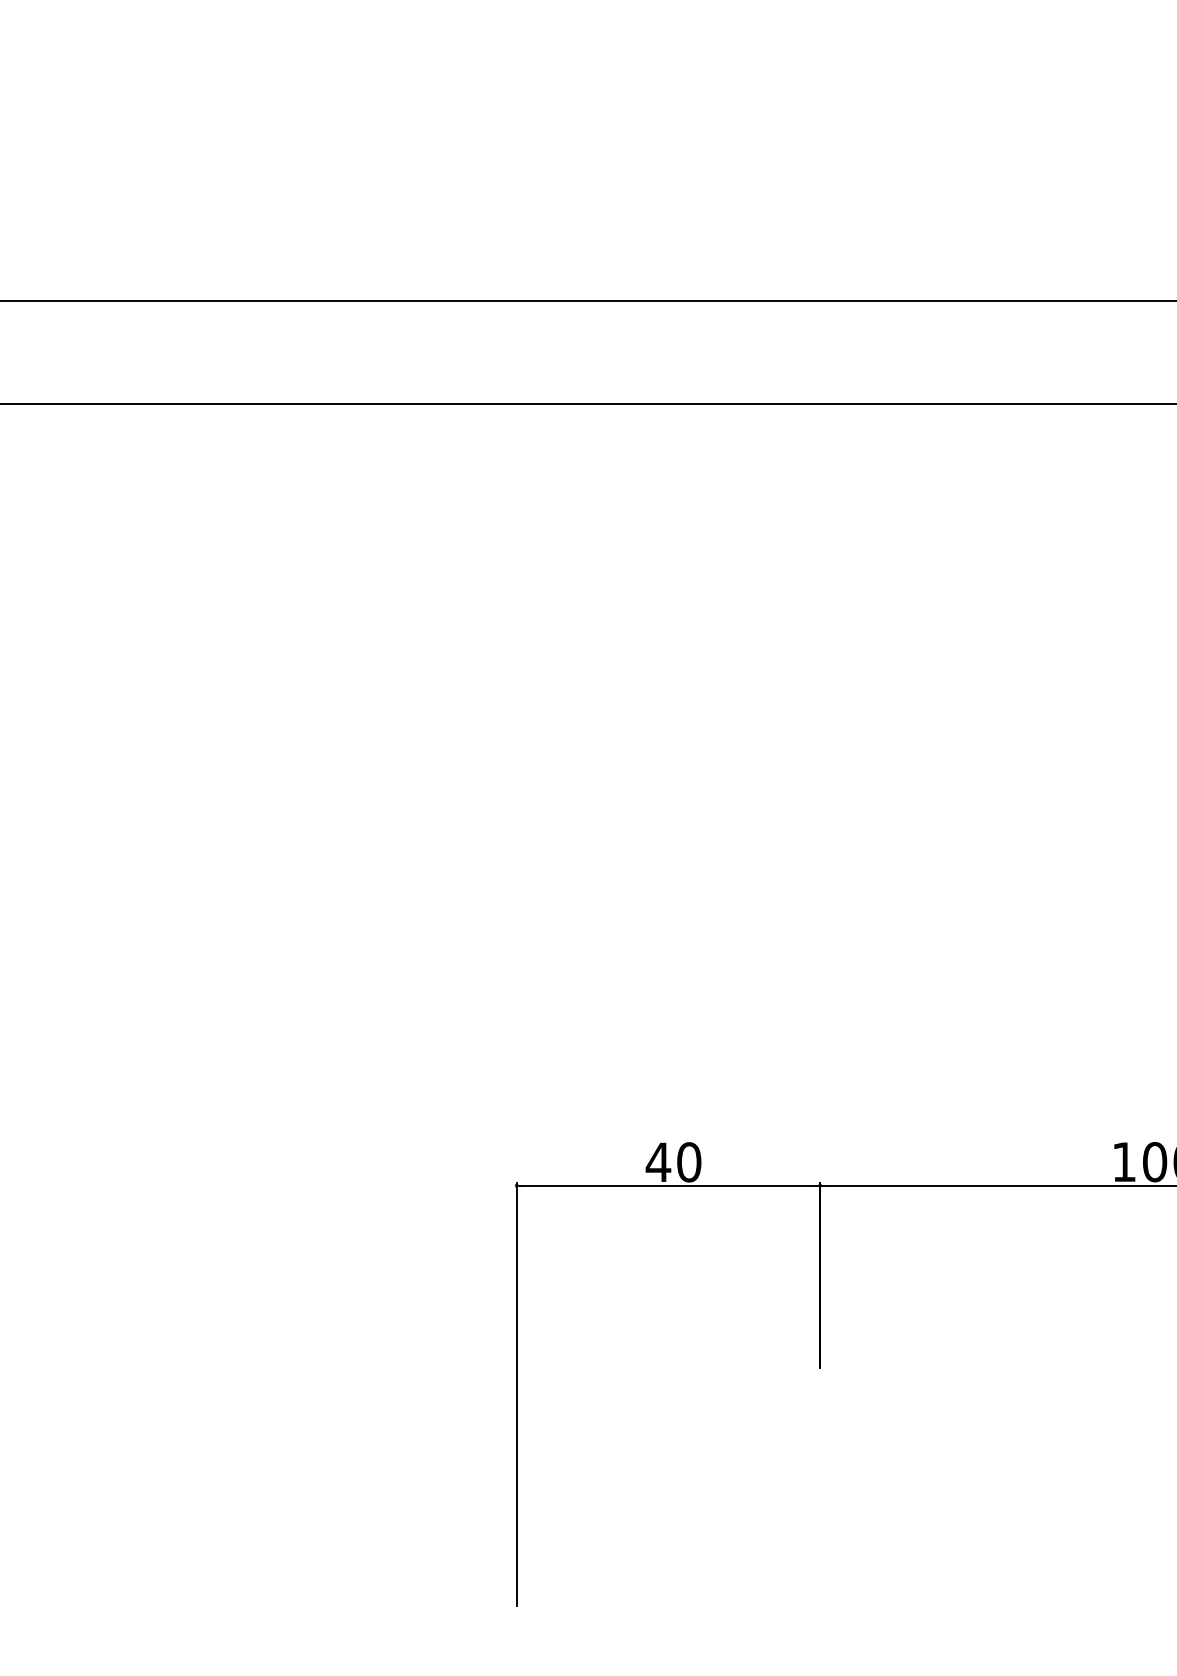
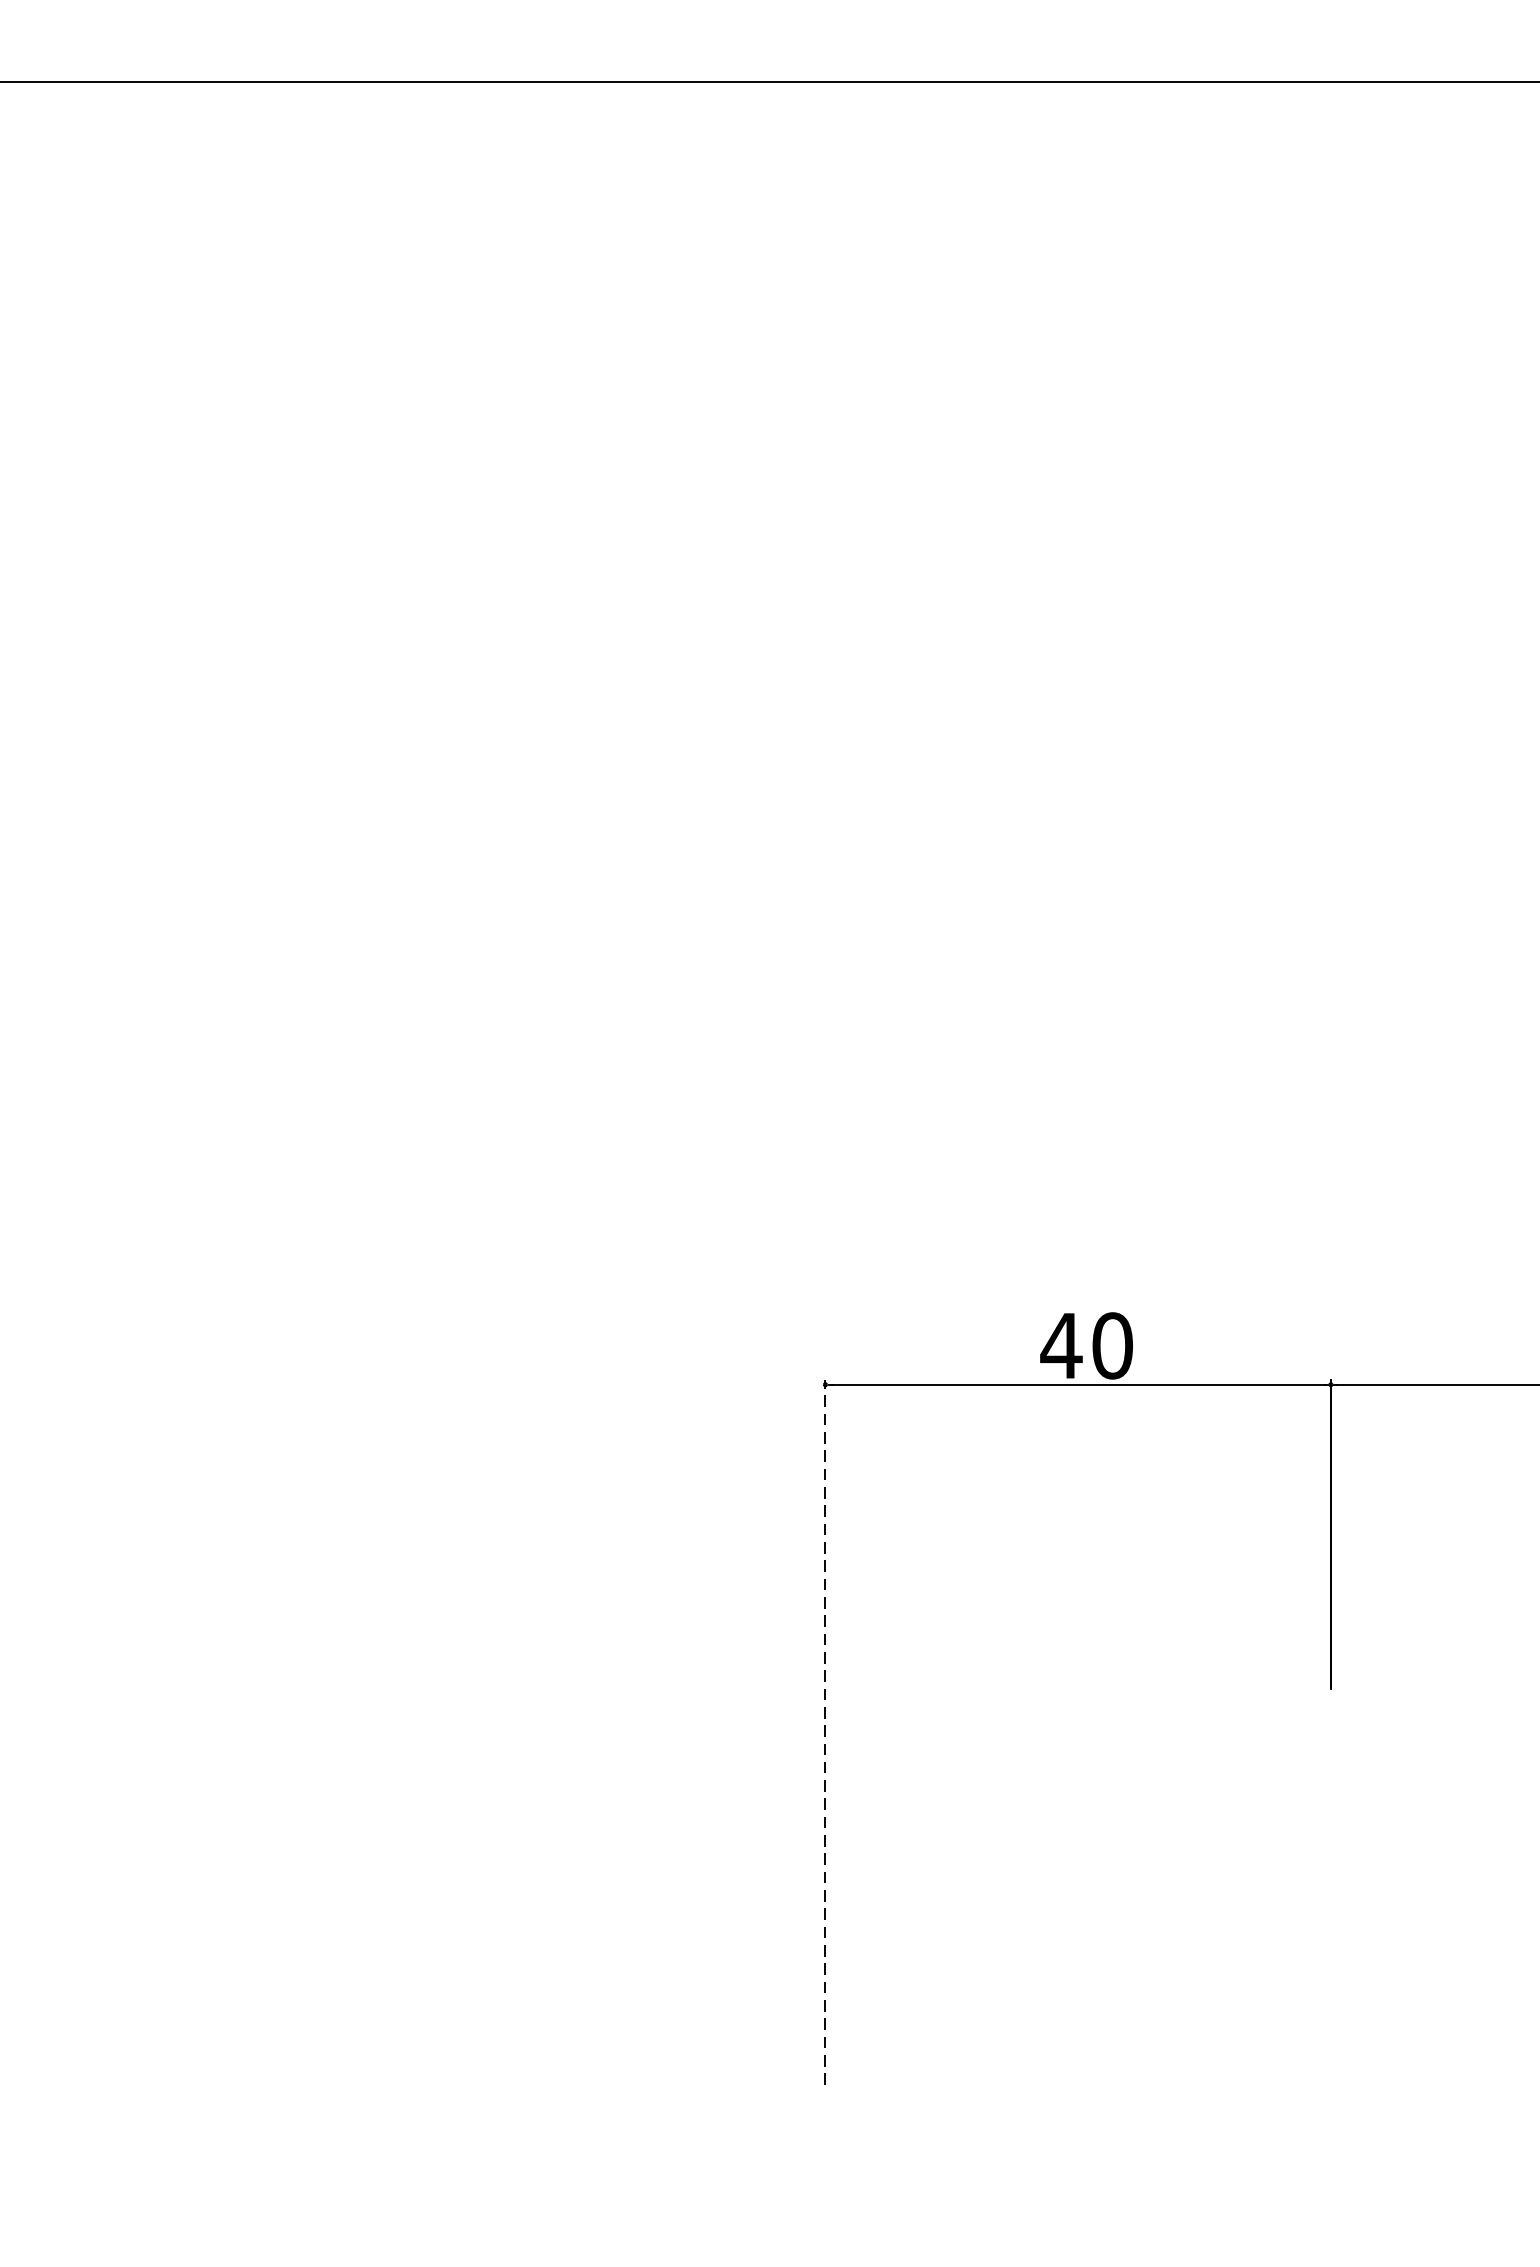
line: (516, 1394) -> (824, 1732), solid -> dashed

